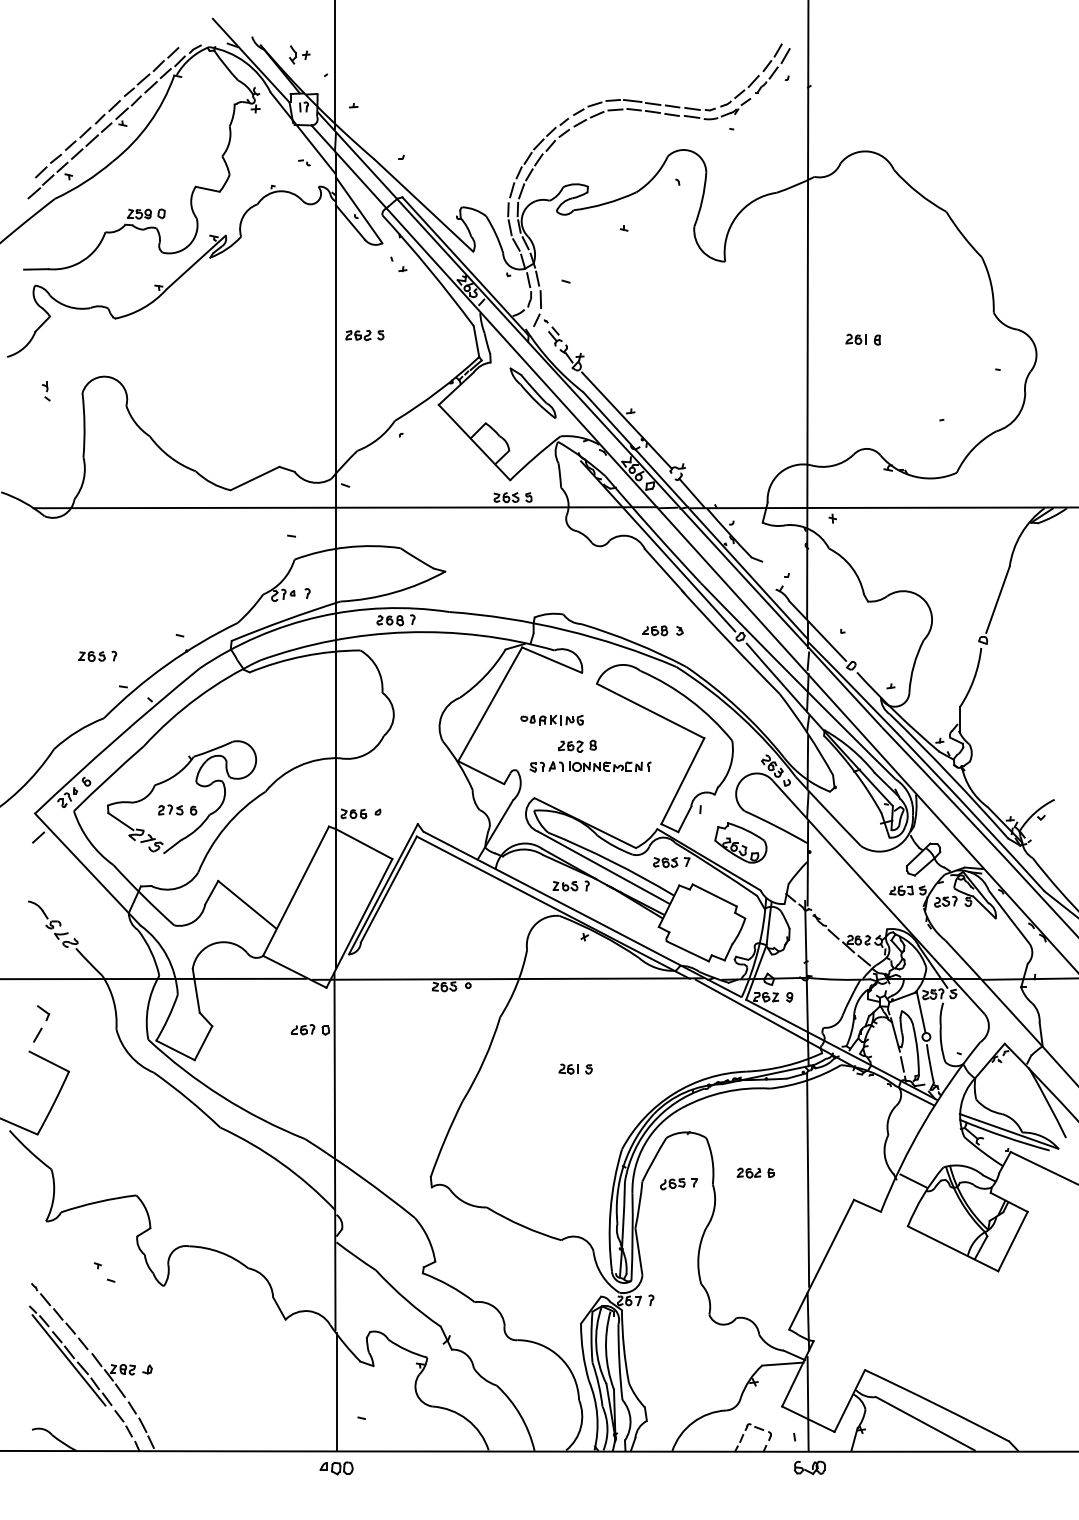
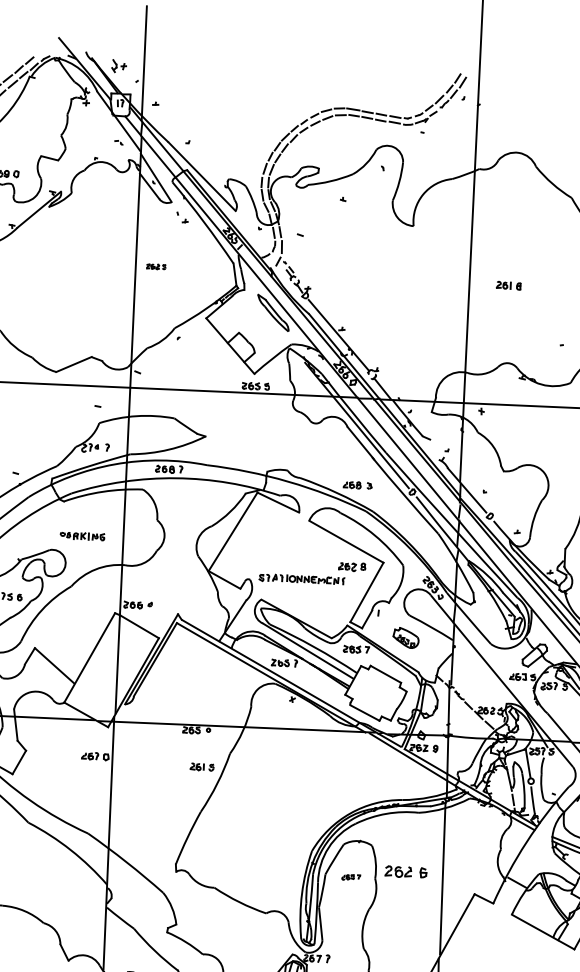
part: (364, 335) -> (155, 266), size x0.7
part: (551, 719) -> (82, 535), moved
part: (577, 745) -> (352, 566), moved
part: (740, 842) -> (405, 637), size x0.7
part: (575, 1068) -> (202, 766), moved
part: (755, 1172) -> (405, 871), size x1.6
part: (678, 1184) -> (350, 877), size x0.7

